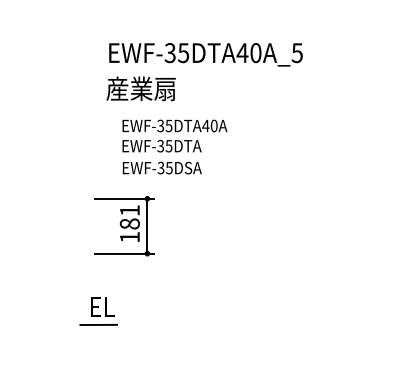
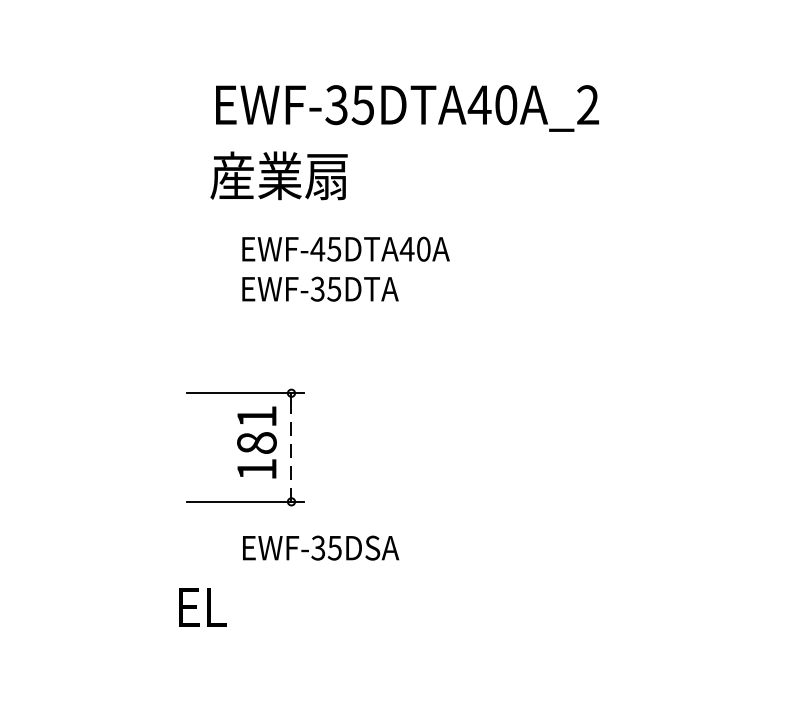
text: (296, 53) -> (586, 105), EWF-35DTA40A_5 -> EWF-35DTA40A_2
text: (160, 125) -> (317, 248), EWF-35DTA40A -> EWF-45DTA40A
text: (161, 167) -> (319, 546), moved
line: (147, 226) -> (291, 448), solid -> dashed
line: (98, 324) -> (194, 641), removed

